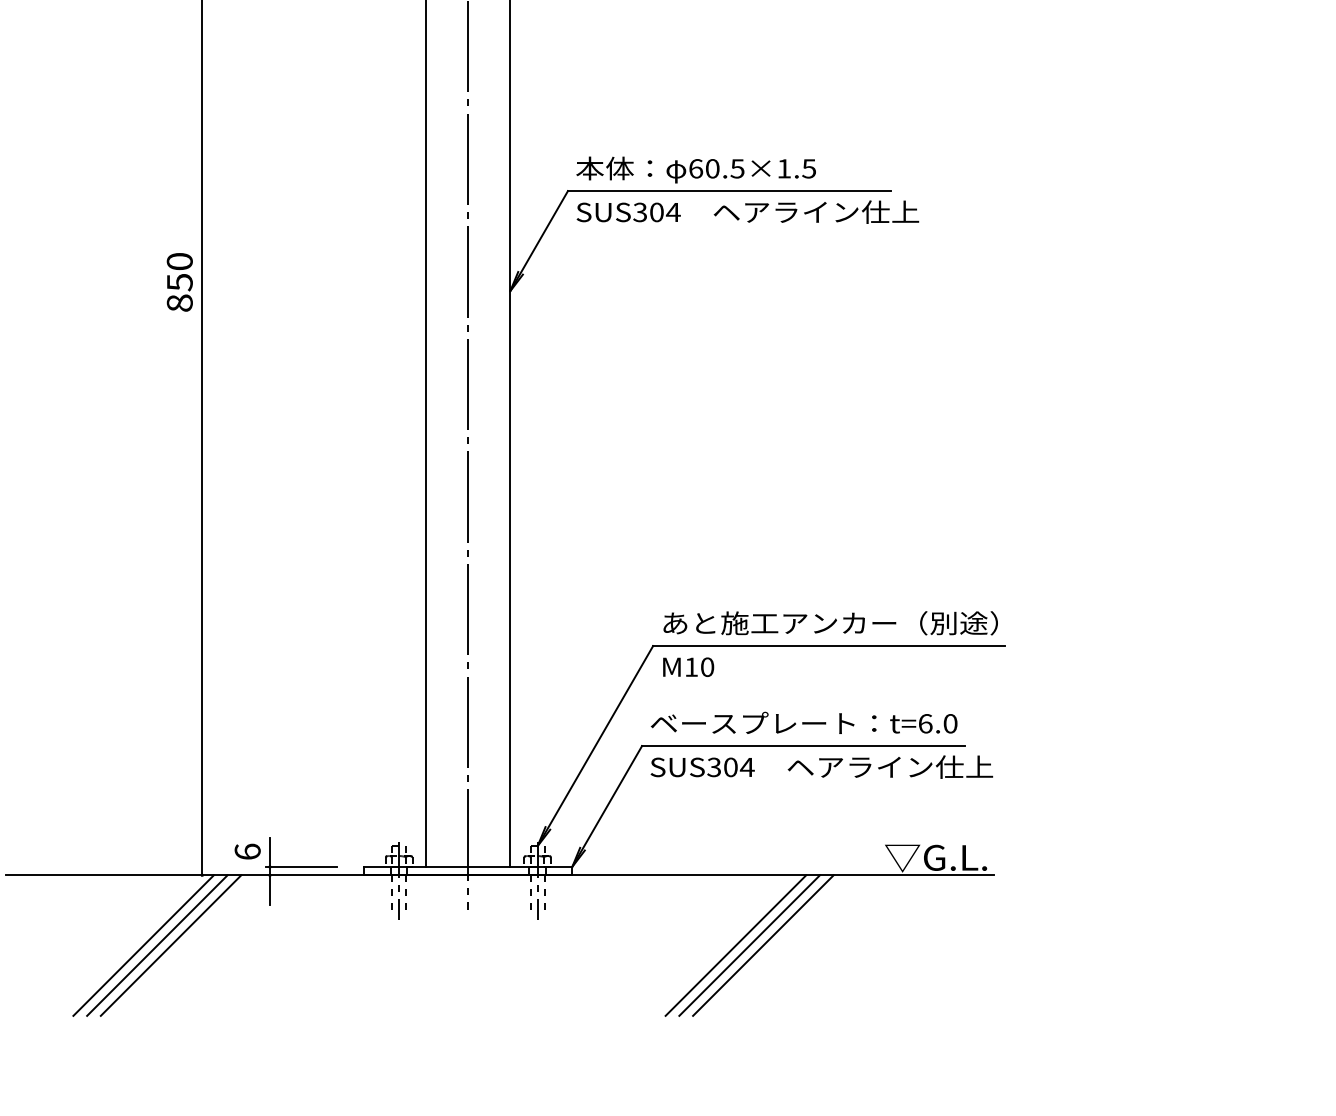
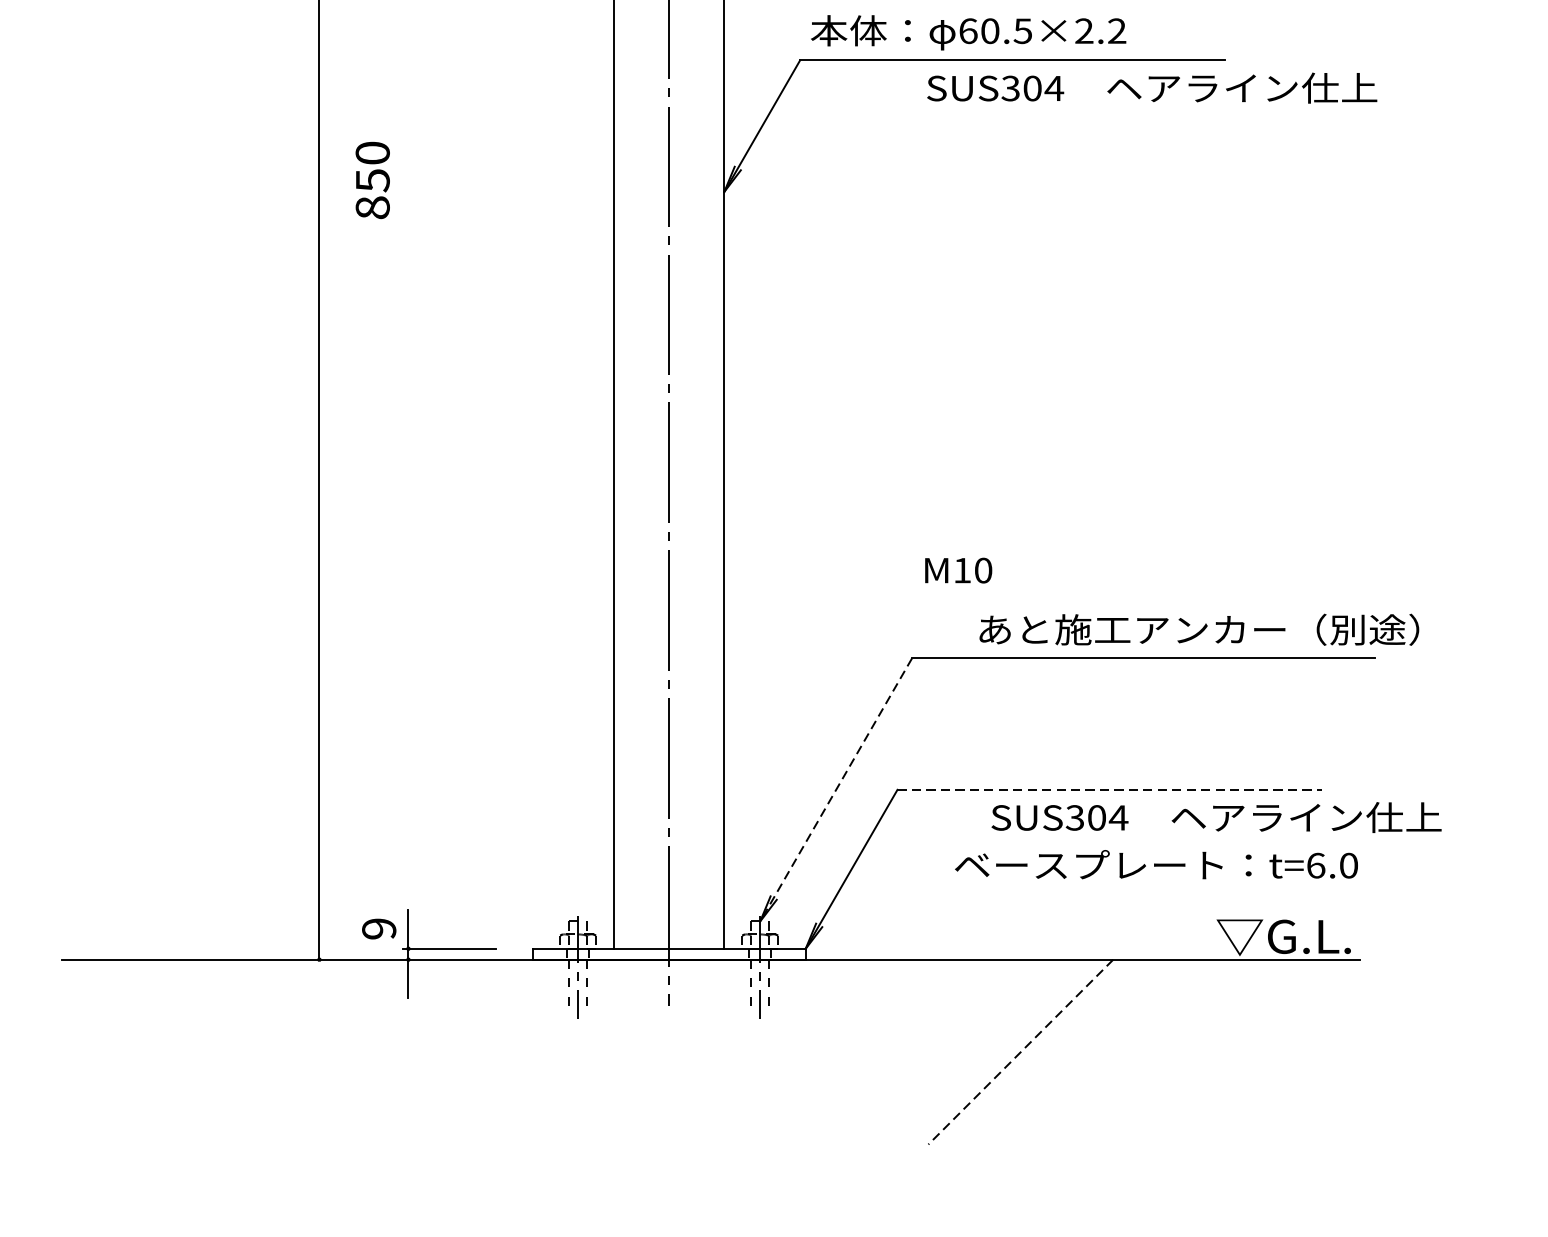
text: (796, 168) -> (1100, 30), 60.5×1.5 -> 60.5×2.2
text: (747, 211) -> (1151, 87), moved
text: (179, 282) -> (372, 180), moved
text: (830, 623) -> (1199, 630), moved
text: (688, 666) -> (958, 569), moved
text: (803, 722) -> (1155, 864), moved
line: (595, 746) -> (836, 790), solid -> dashed
line: (803, 746) -> (1109, 790), solid -> dashed
text: (821, 766) -> (1216, 816), moved
text: (247, 851) -> (378, 928), 6 -> 9
line: (143, 945) -> (242, 1051), removed
line: (157, 945) -> (260, 1051), removed
line: (170, 945) -> (277, 1051), removed
line: (735, 945) -> (1020, 1051), solid -> dashed
line: (749, 945) -> (1038, 1051), removed
line: (763, 945) -> (1057, 1051), removed

